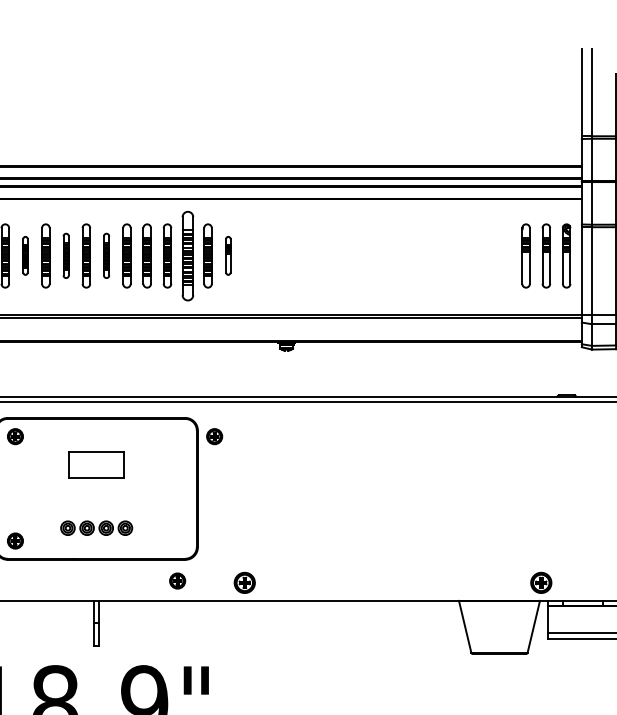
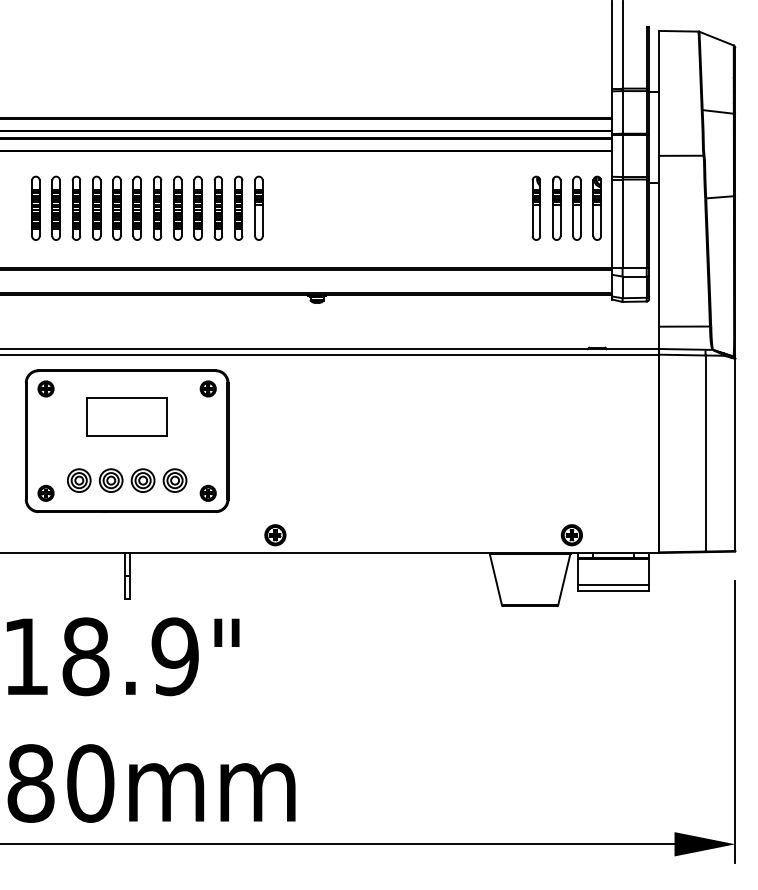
part: (24, 255) -> (55, 207), size x1.67
part: (65, 255) -> (96, 207), size x1.43
part: (105, 255) -> (136, 207), size x1.43
part: (186, 255) -> (217, 207), size x0.71
part: (227, 255) -> (258, 207), size x1.67
part: (505, 255) -> (536, 207), added
part: (213, 436) -> (207, 388), moved
part: (95, 464) -> (126, 416), size x1.43
part: (96, 528) -> (127, 480), size x1.67
part: (176, 580) -> (207, 492), moved

